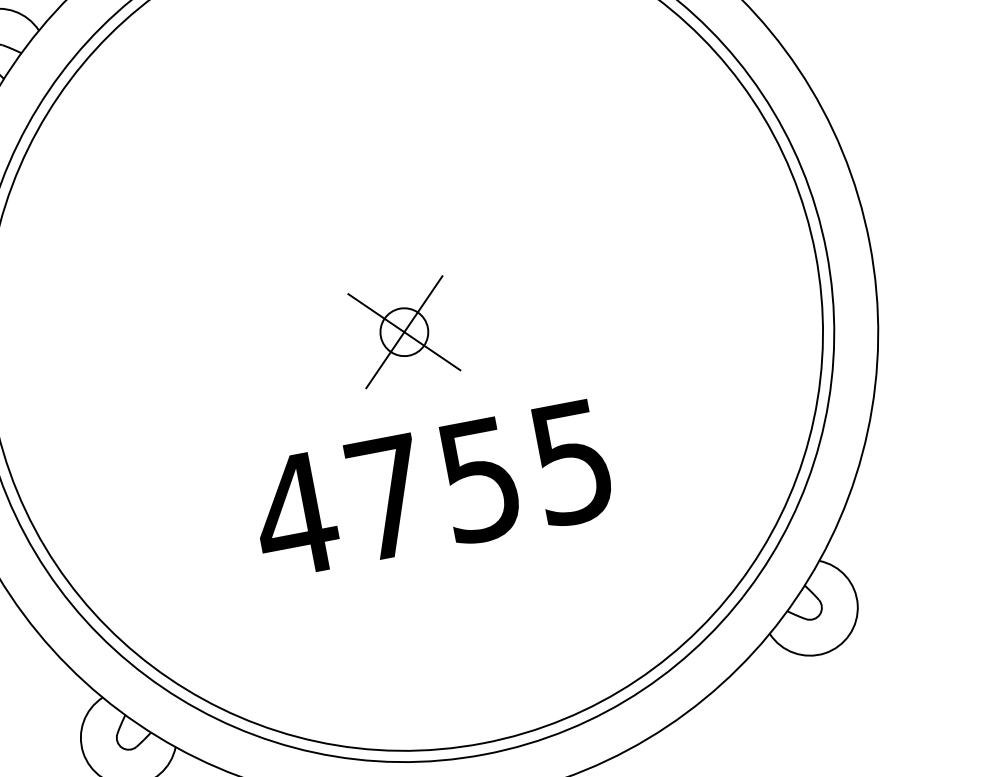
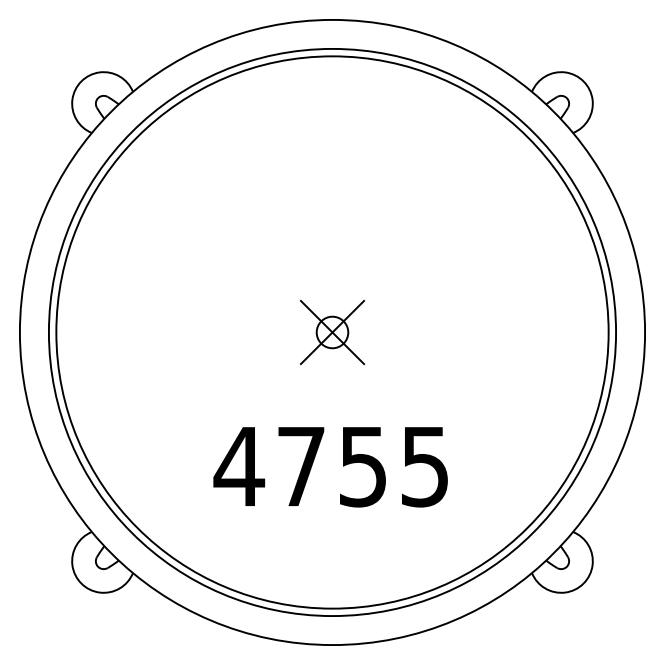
text: (431, 490) -> (330, 467), moved

